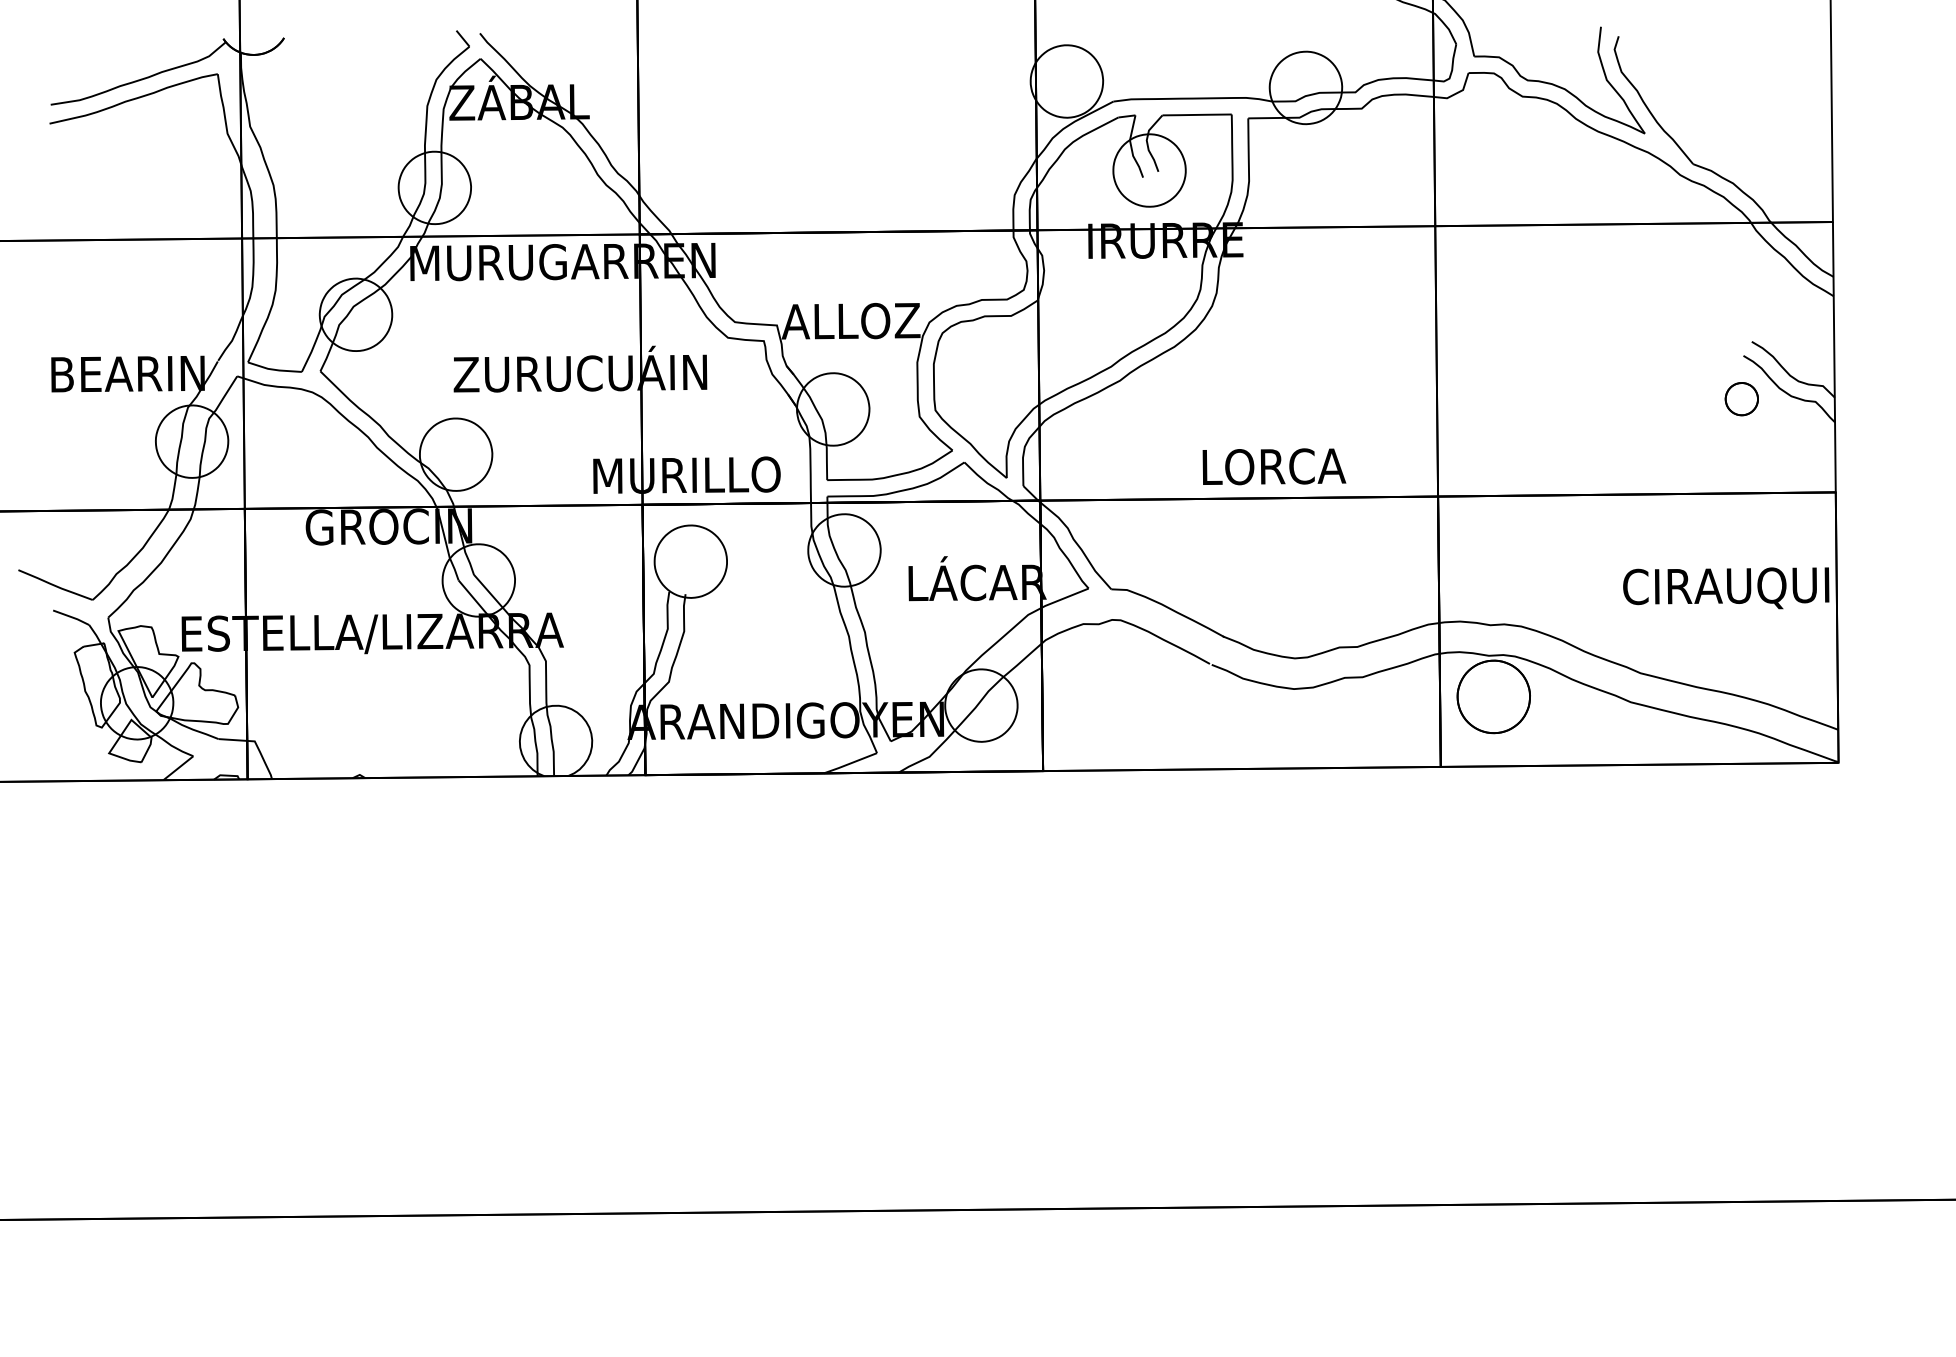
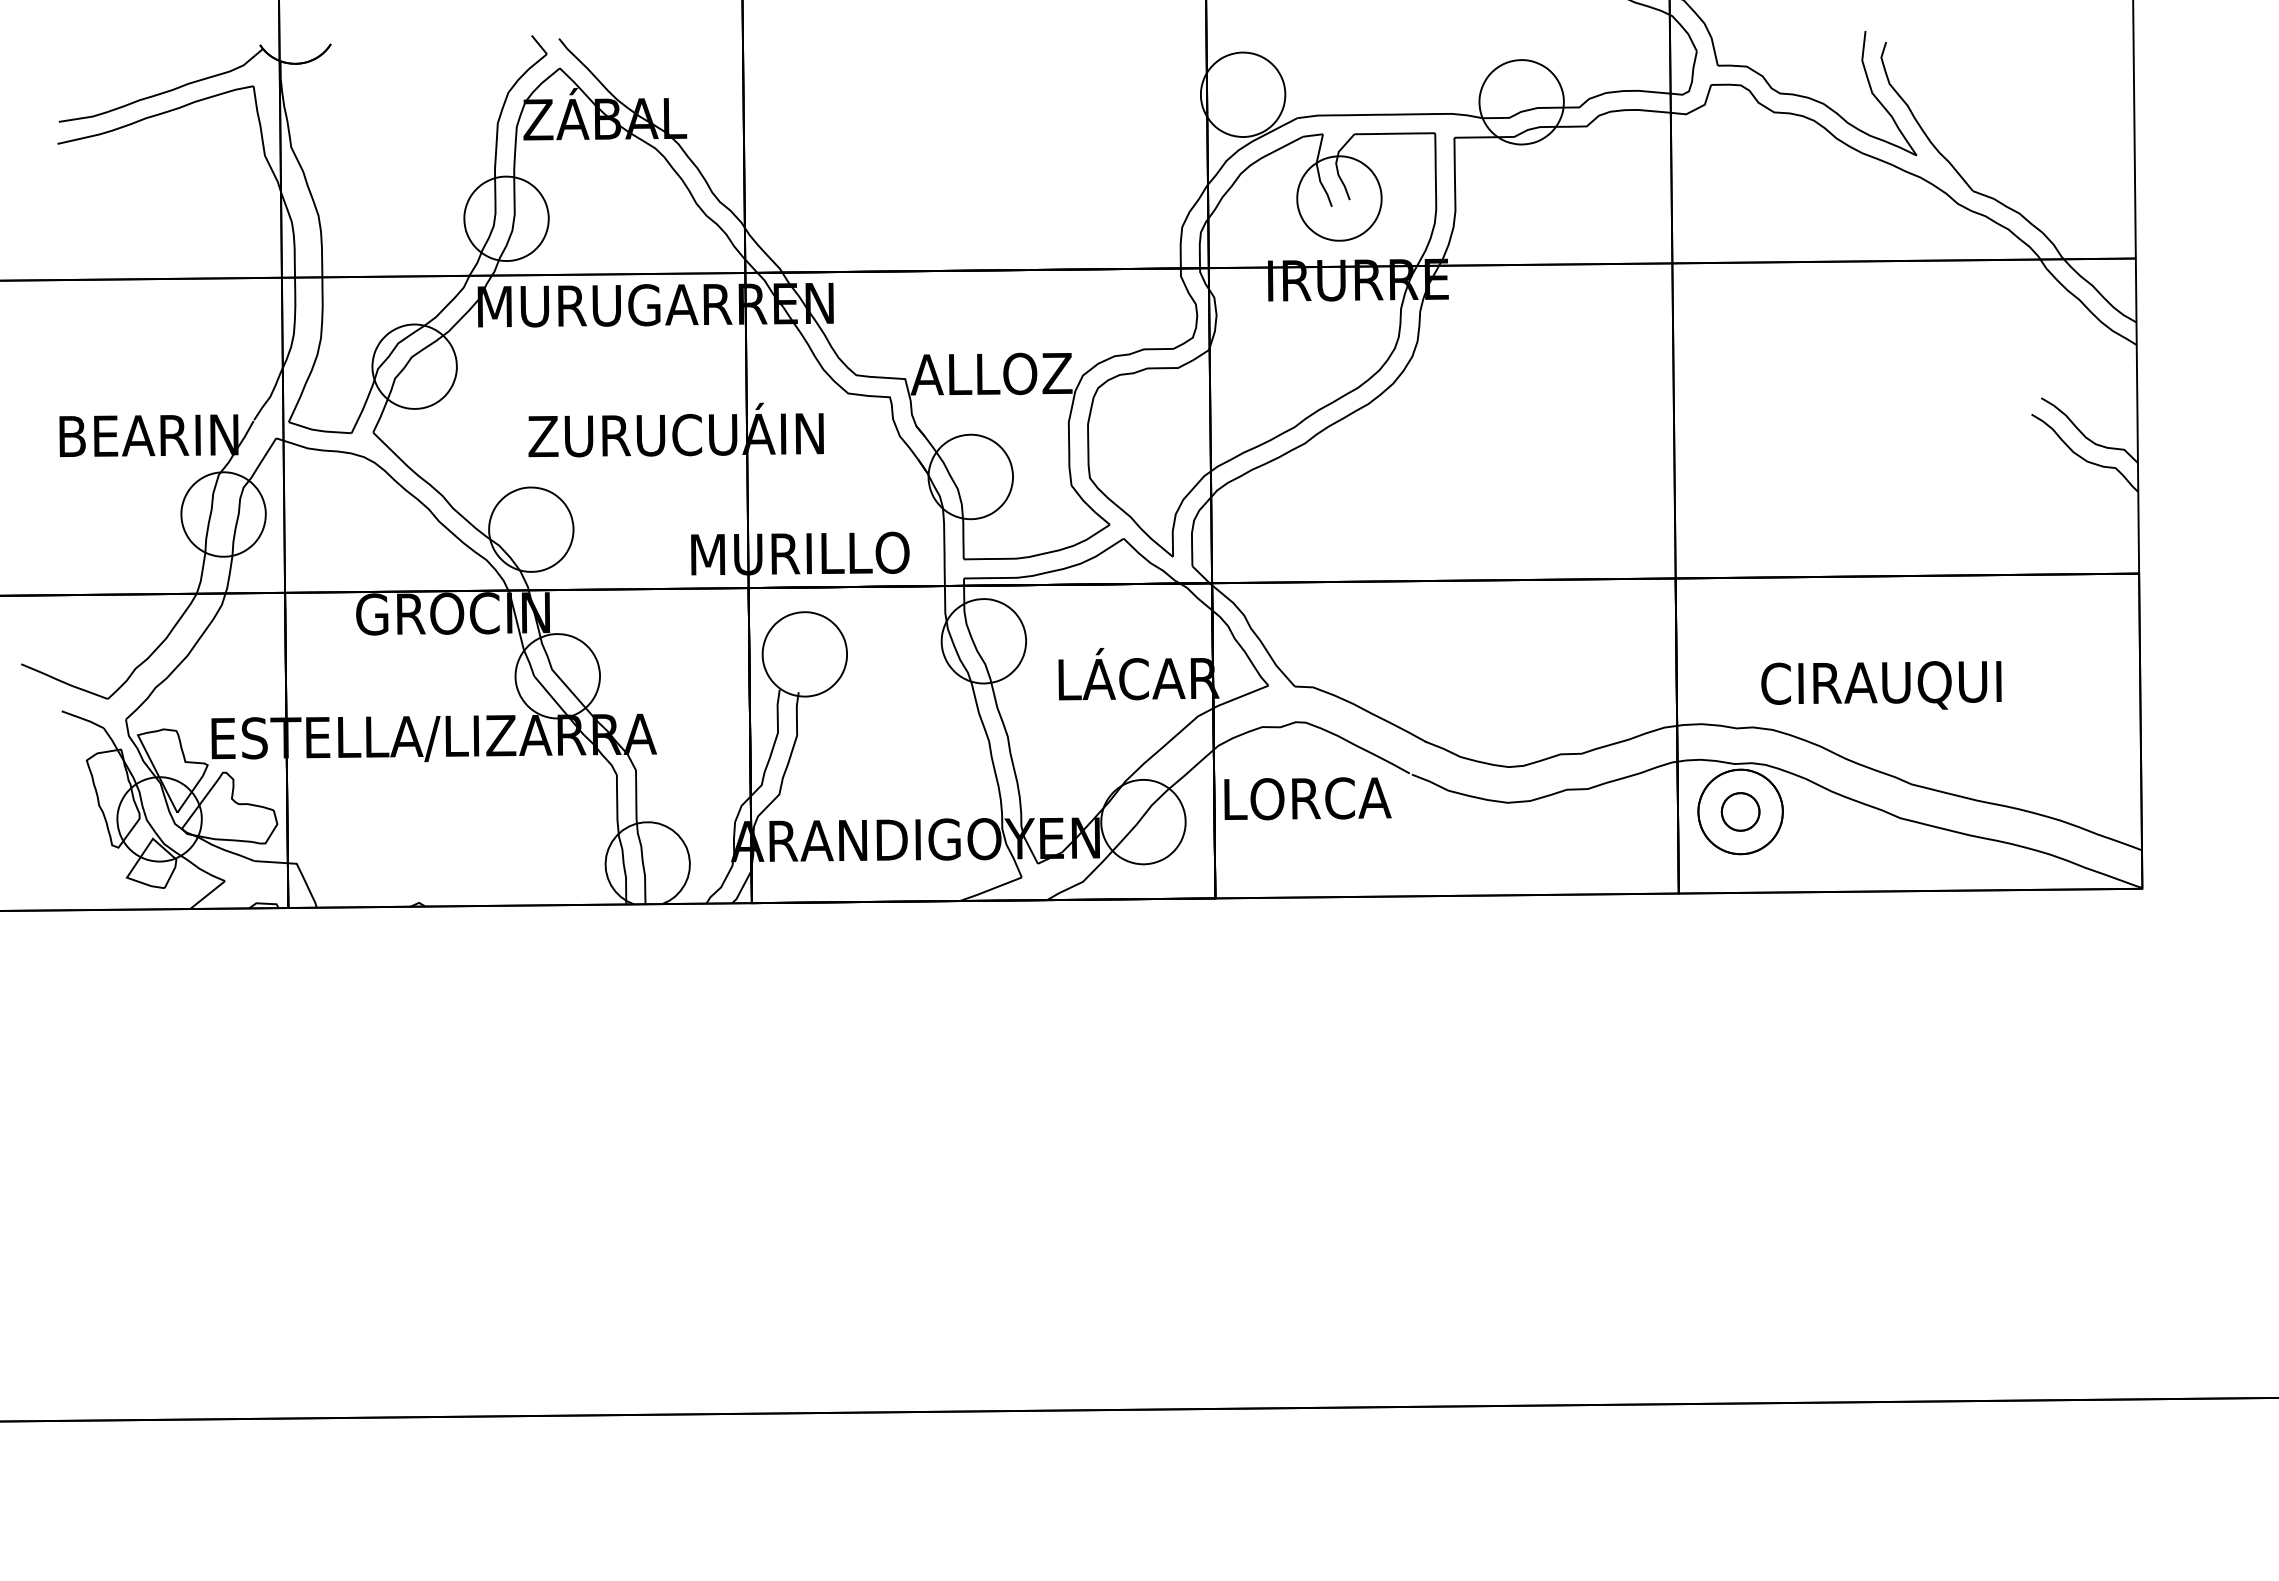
part: (1741, 398) -> (1740, 811), moved
text: (1274, 466) -> (1307, 798), moved
text: (1726, 588) -> (1881, 685), moved

